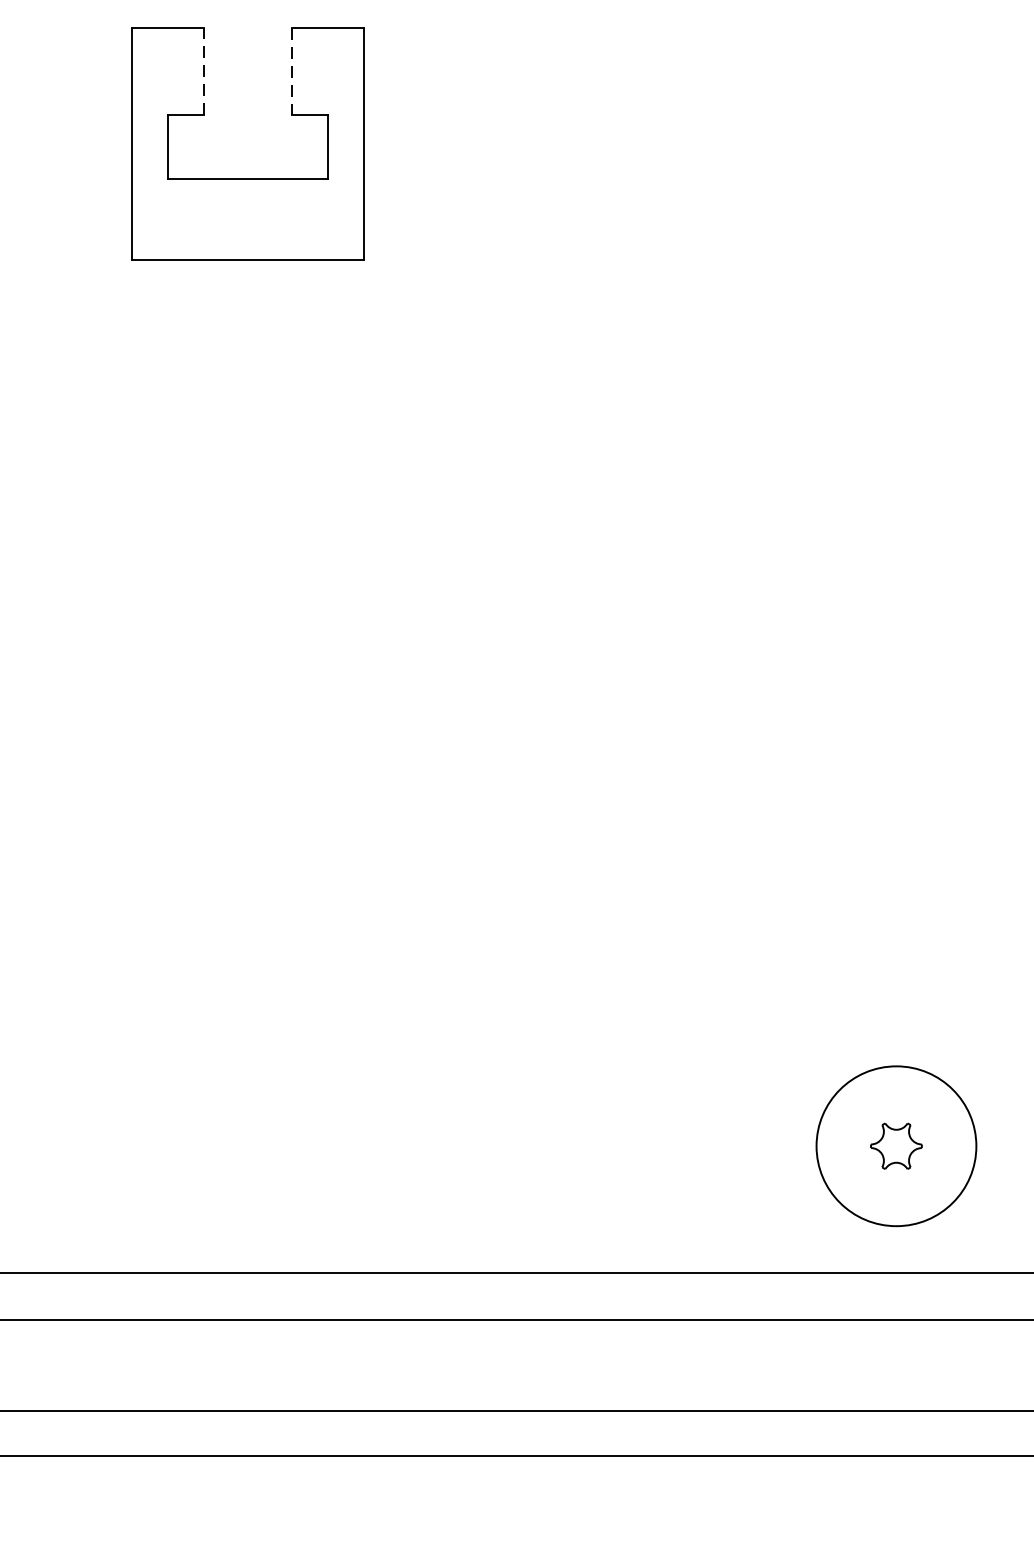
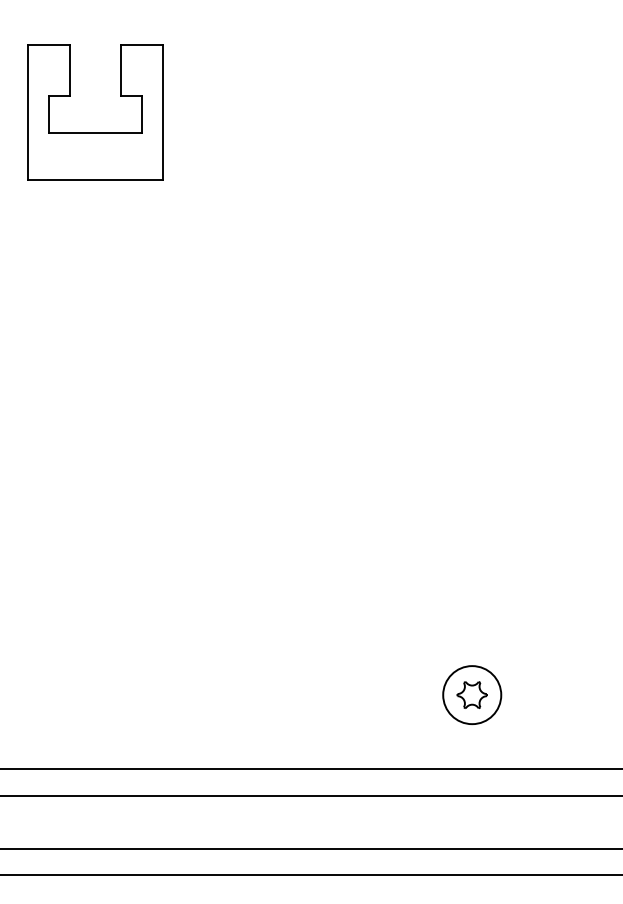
line: (203, 70) -> (69, 69), dashed -> solid
line: (291, 71) -> (120, 70), dashed -> solid
circle: (896, 1146) -> (472, 695), size x0.62

